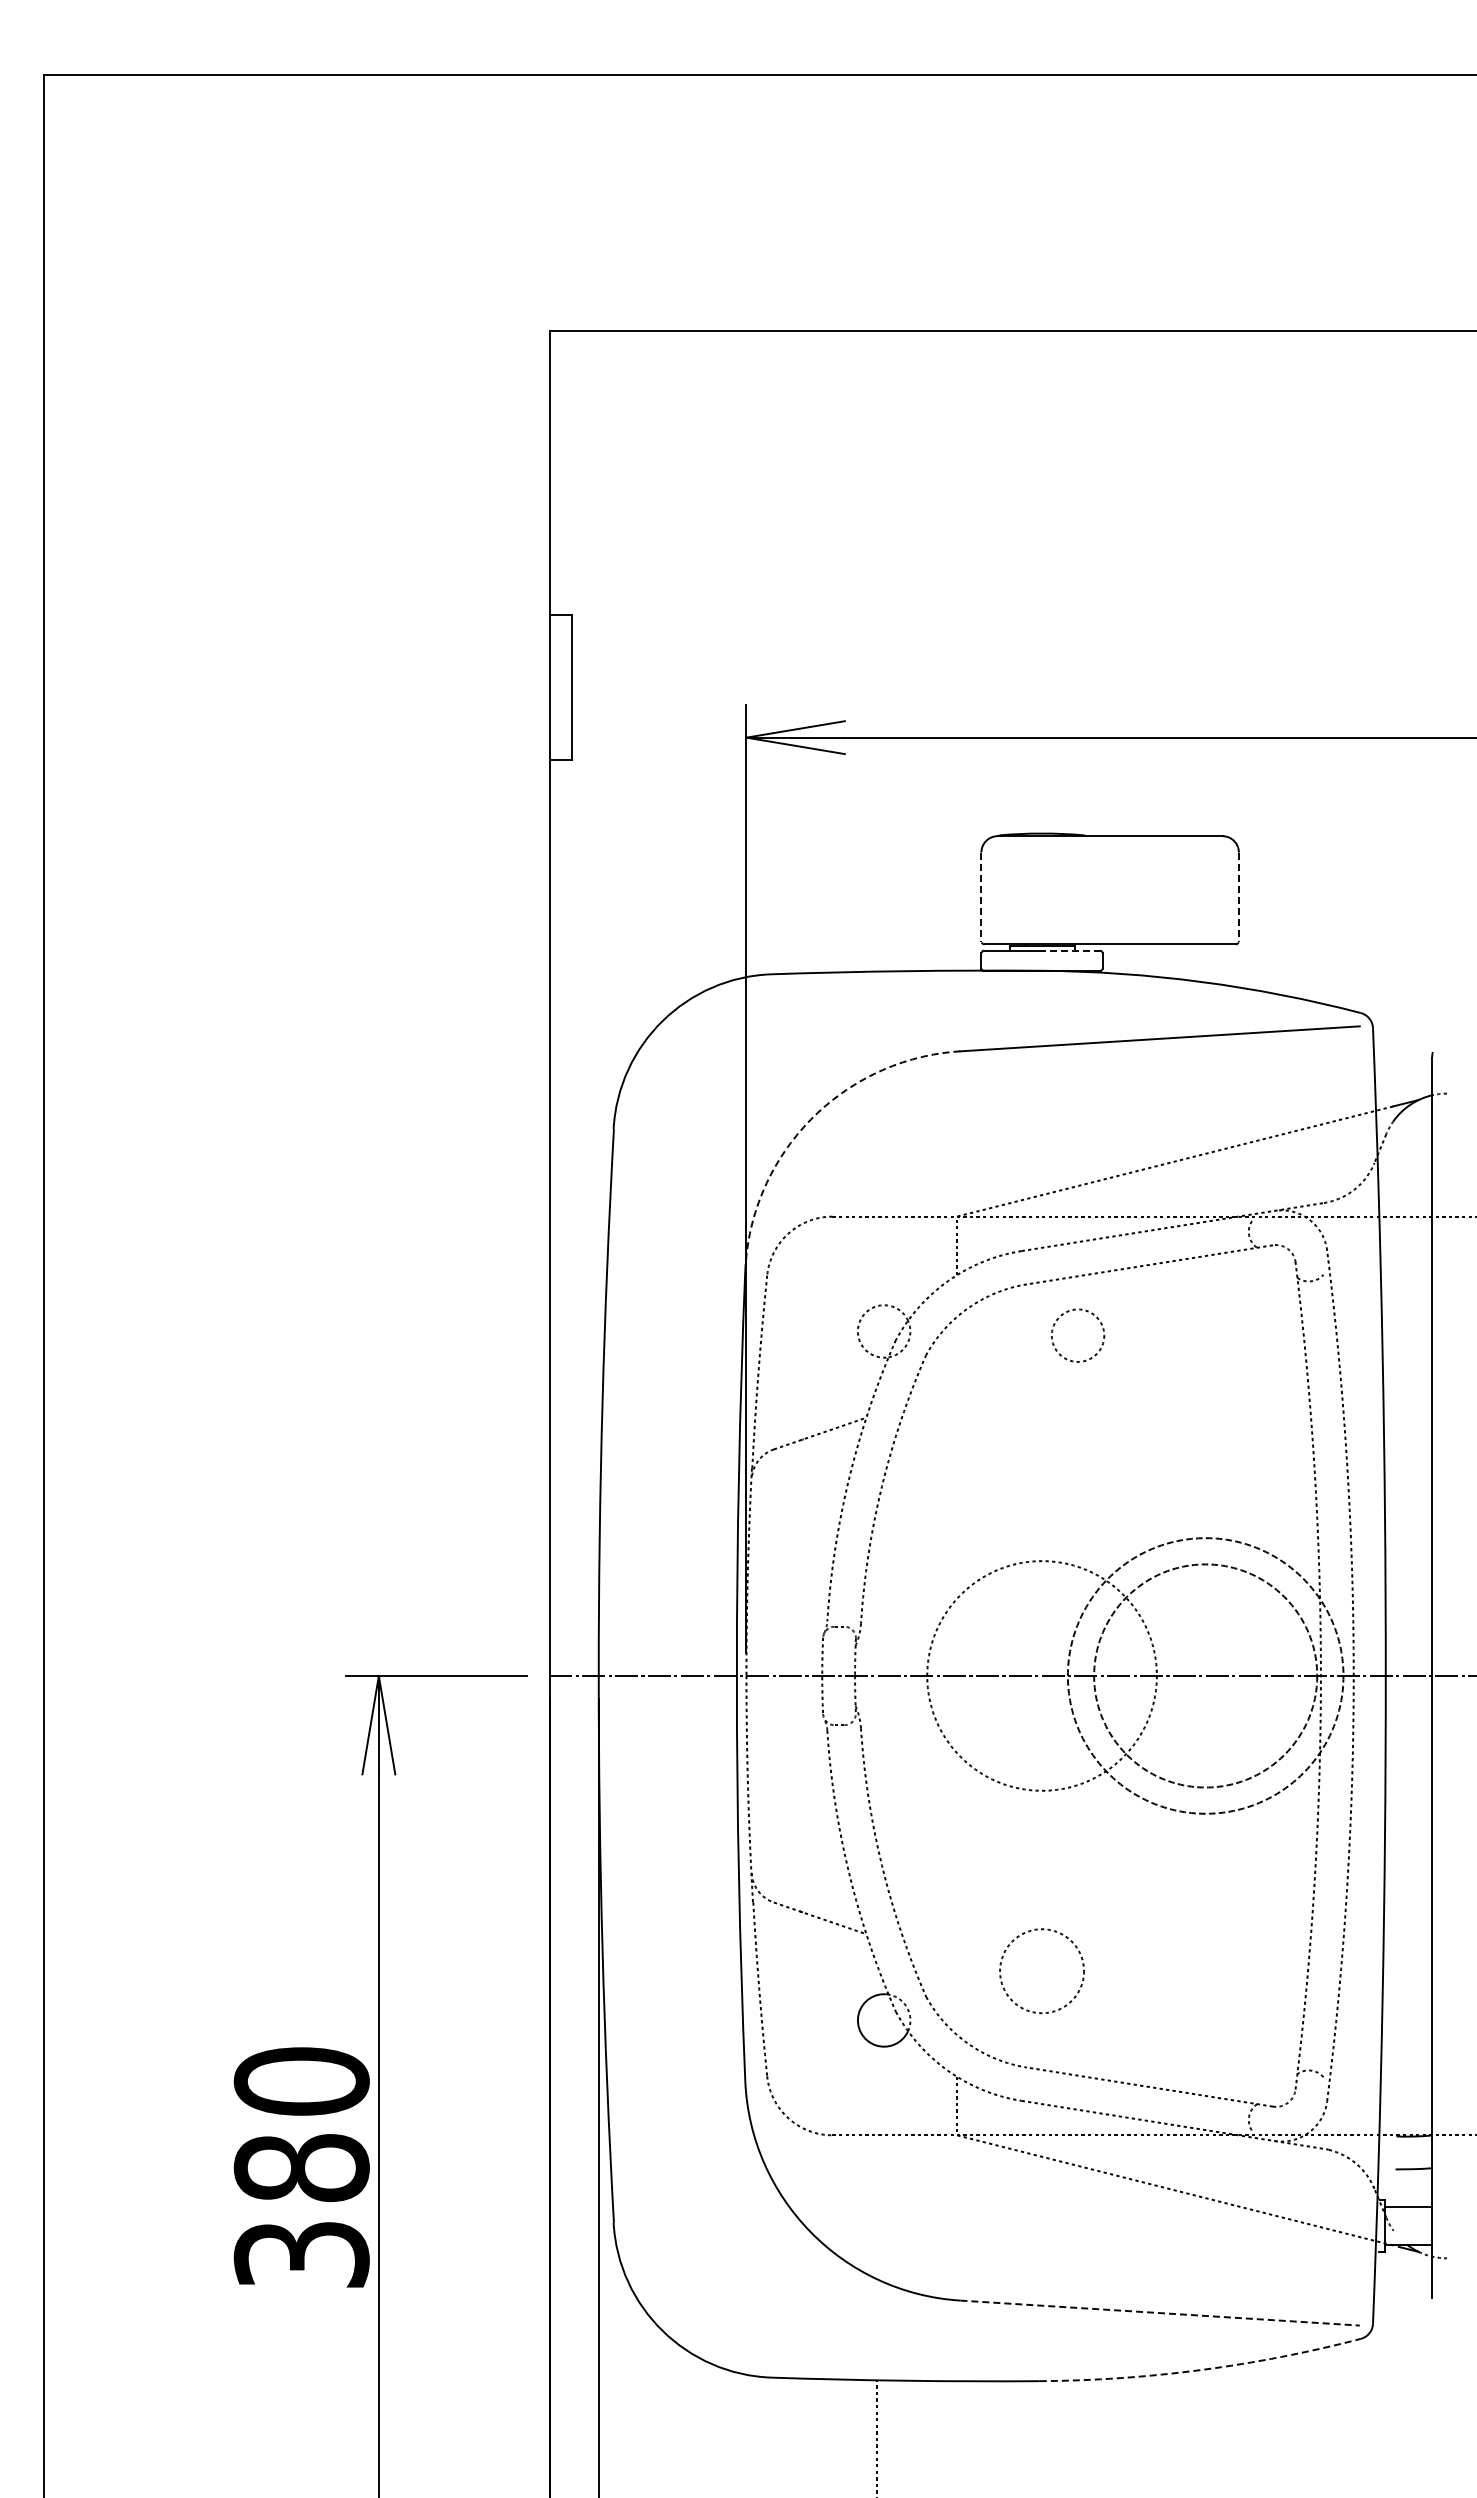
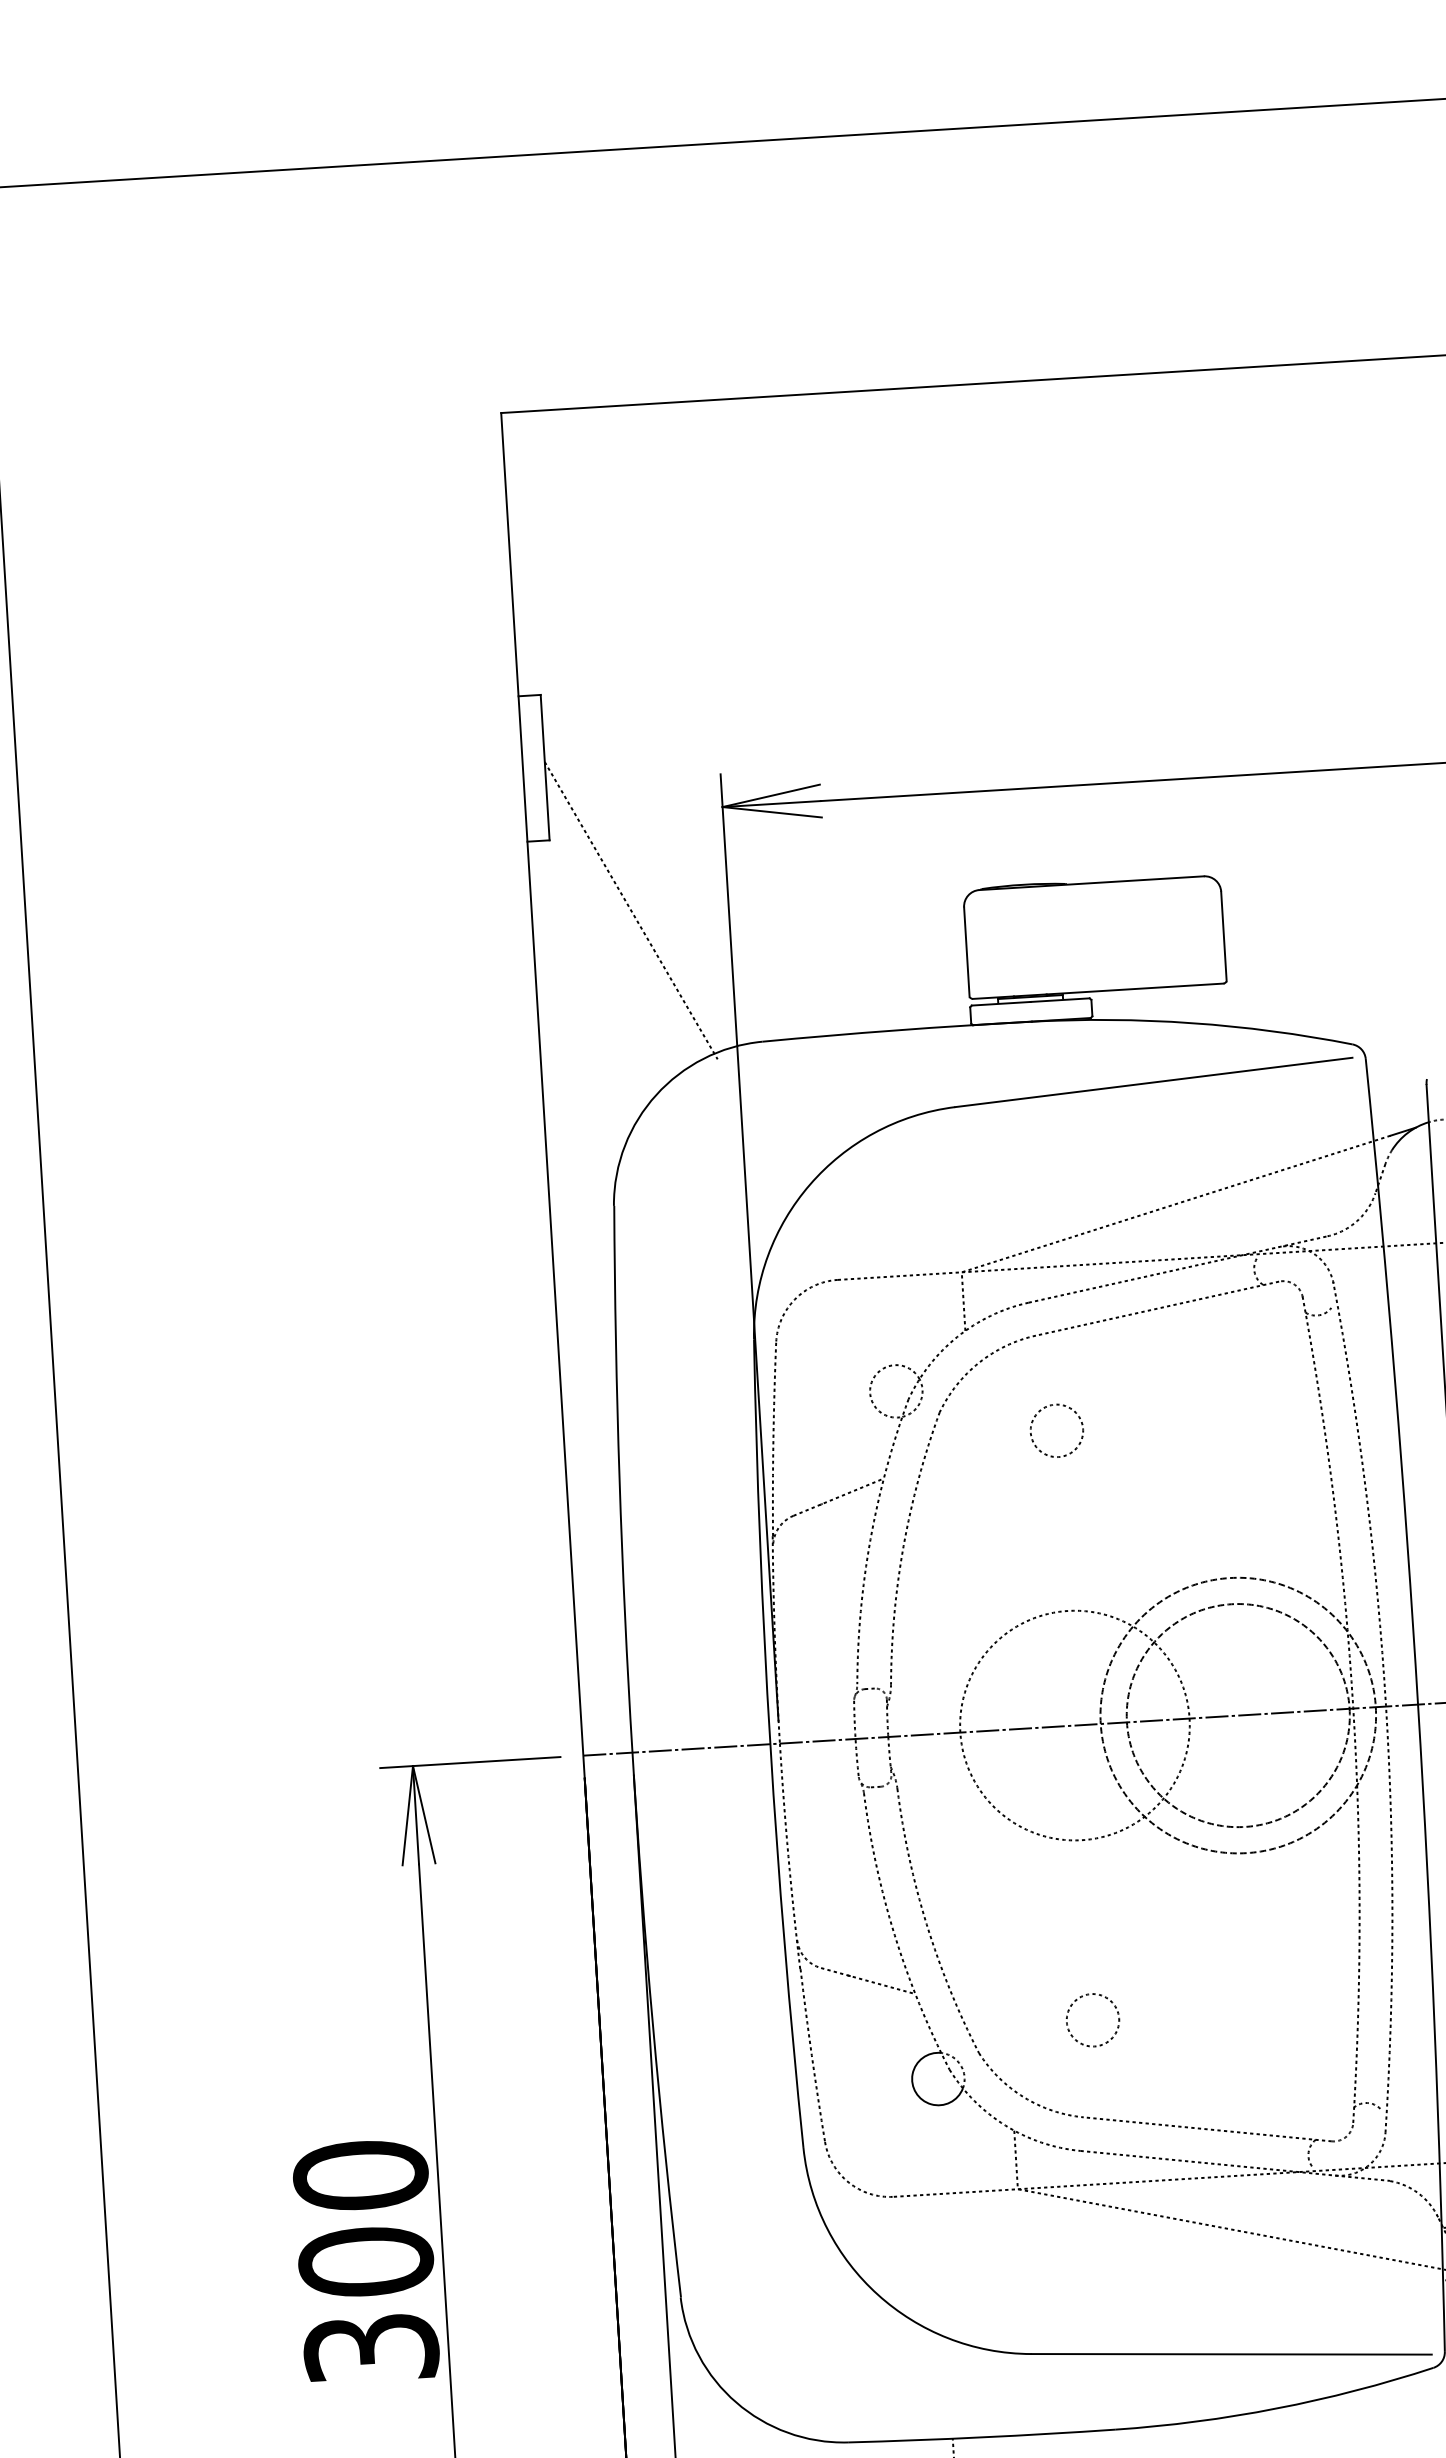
line: (648, 835) -> (630, 910), added
line: (981, 897) -> (966, 952), dashed -> solid
line: (1238, 897) -> (1223, 936), dashed -> solid
line: (1071, 950) -> (1060, 999), dashed -> solid
arc: (810, 1119) -> (809, 1184), dashed -> solid
circle: (1078, 1335) -> (1057, 1430), moved
circle: (1041, 1970) -> (1092, 2019), size x0.62
text: (301, 2167) -> (365, 2261), 380 -> 300
line: (1160, 2313) -> (1232, 2354), dashed -> solid
arc: (1201, 2369) -> (1276, 2408), dashed -> solid

